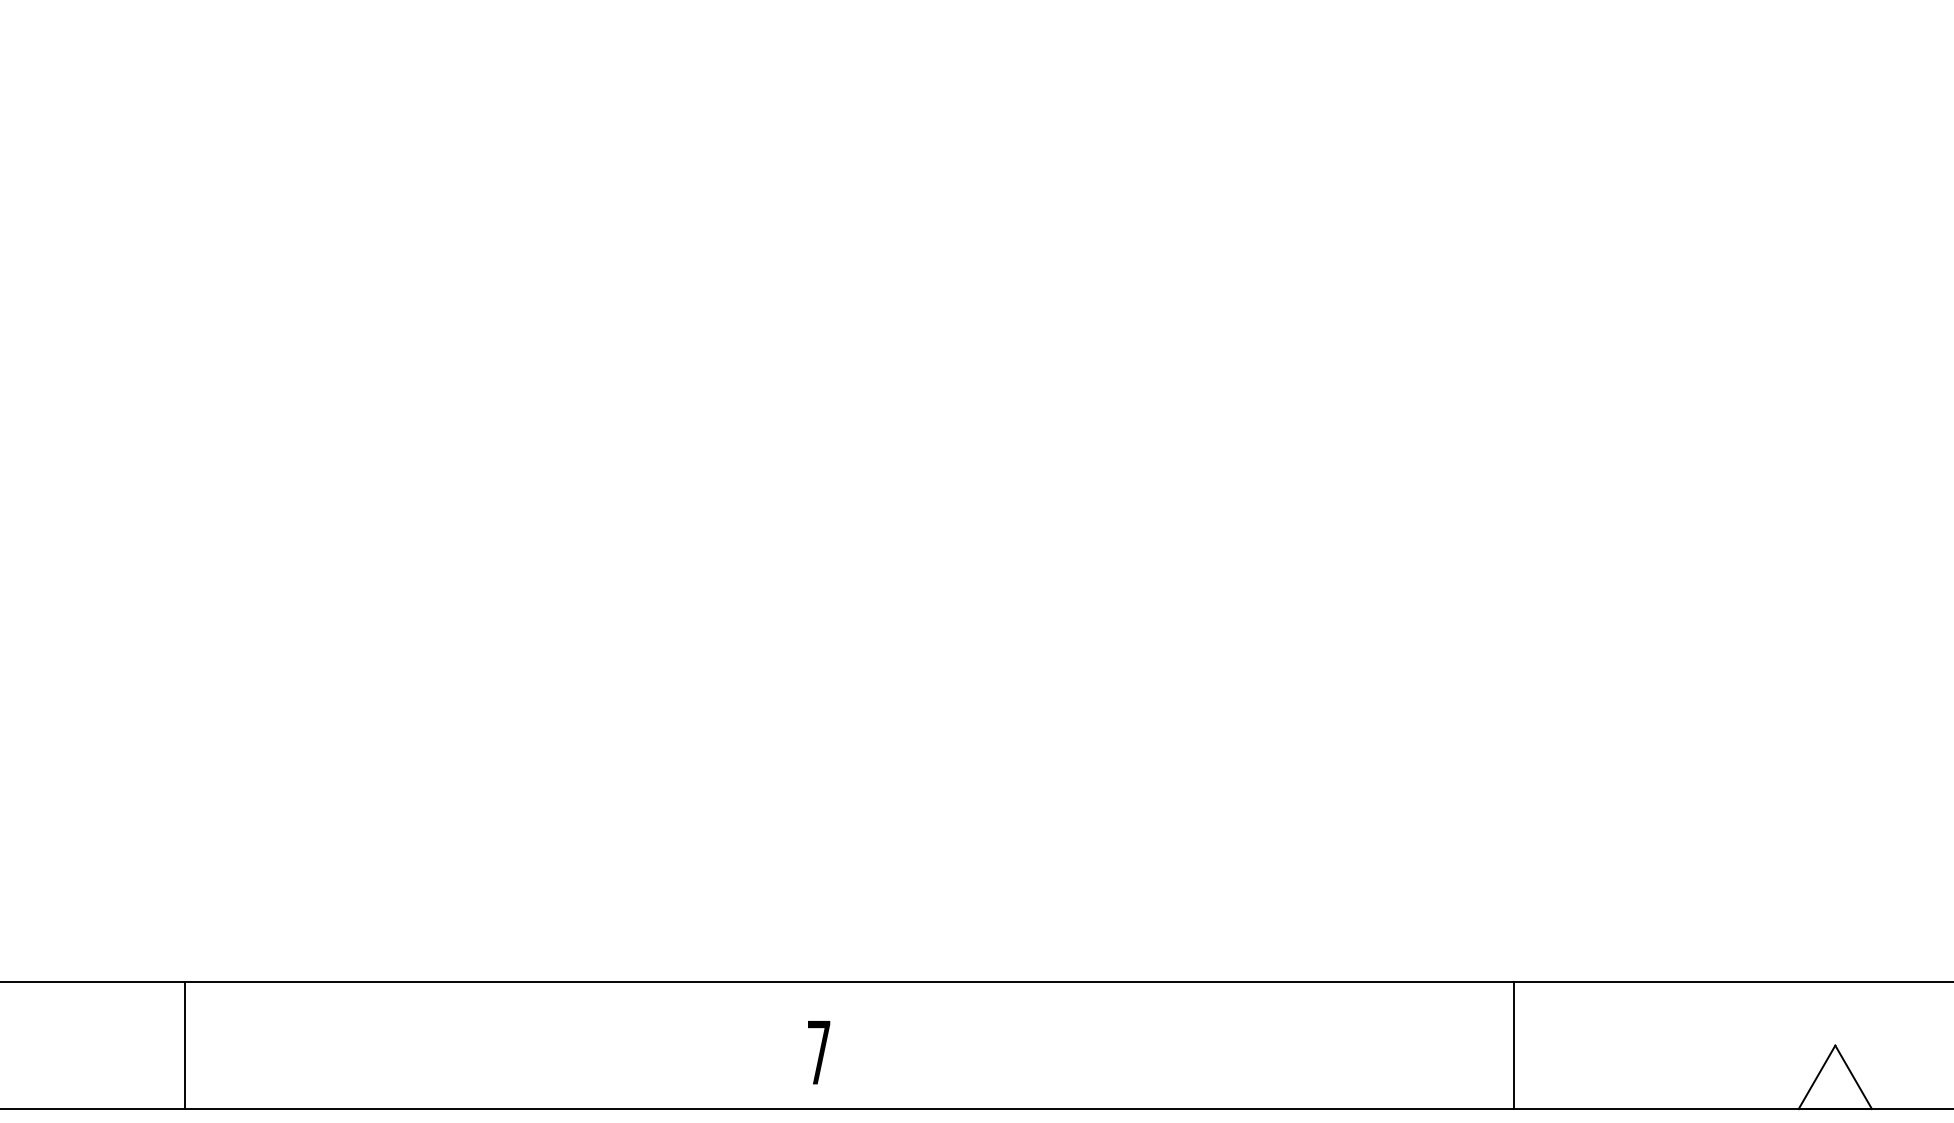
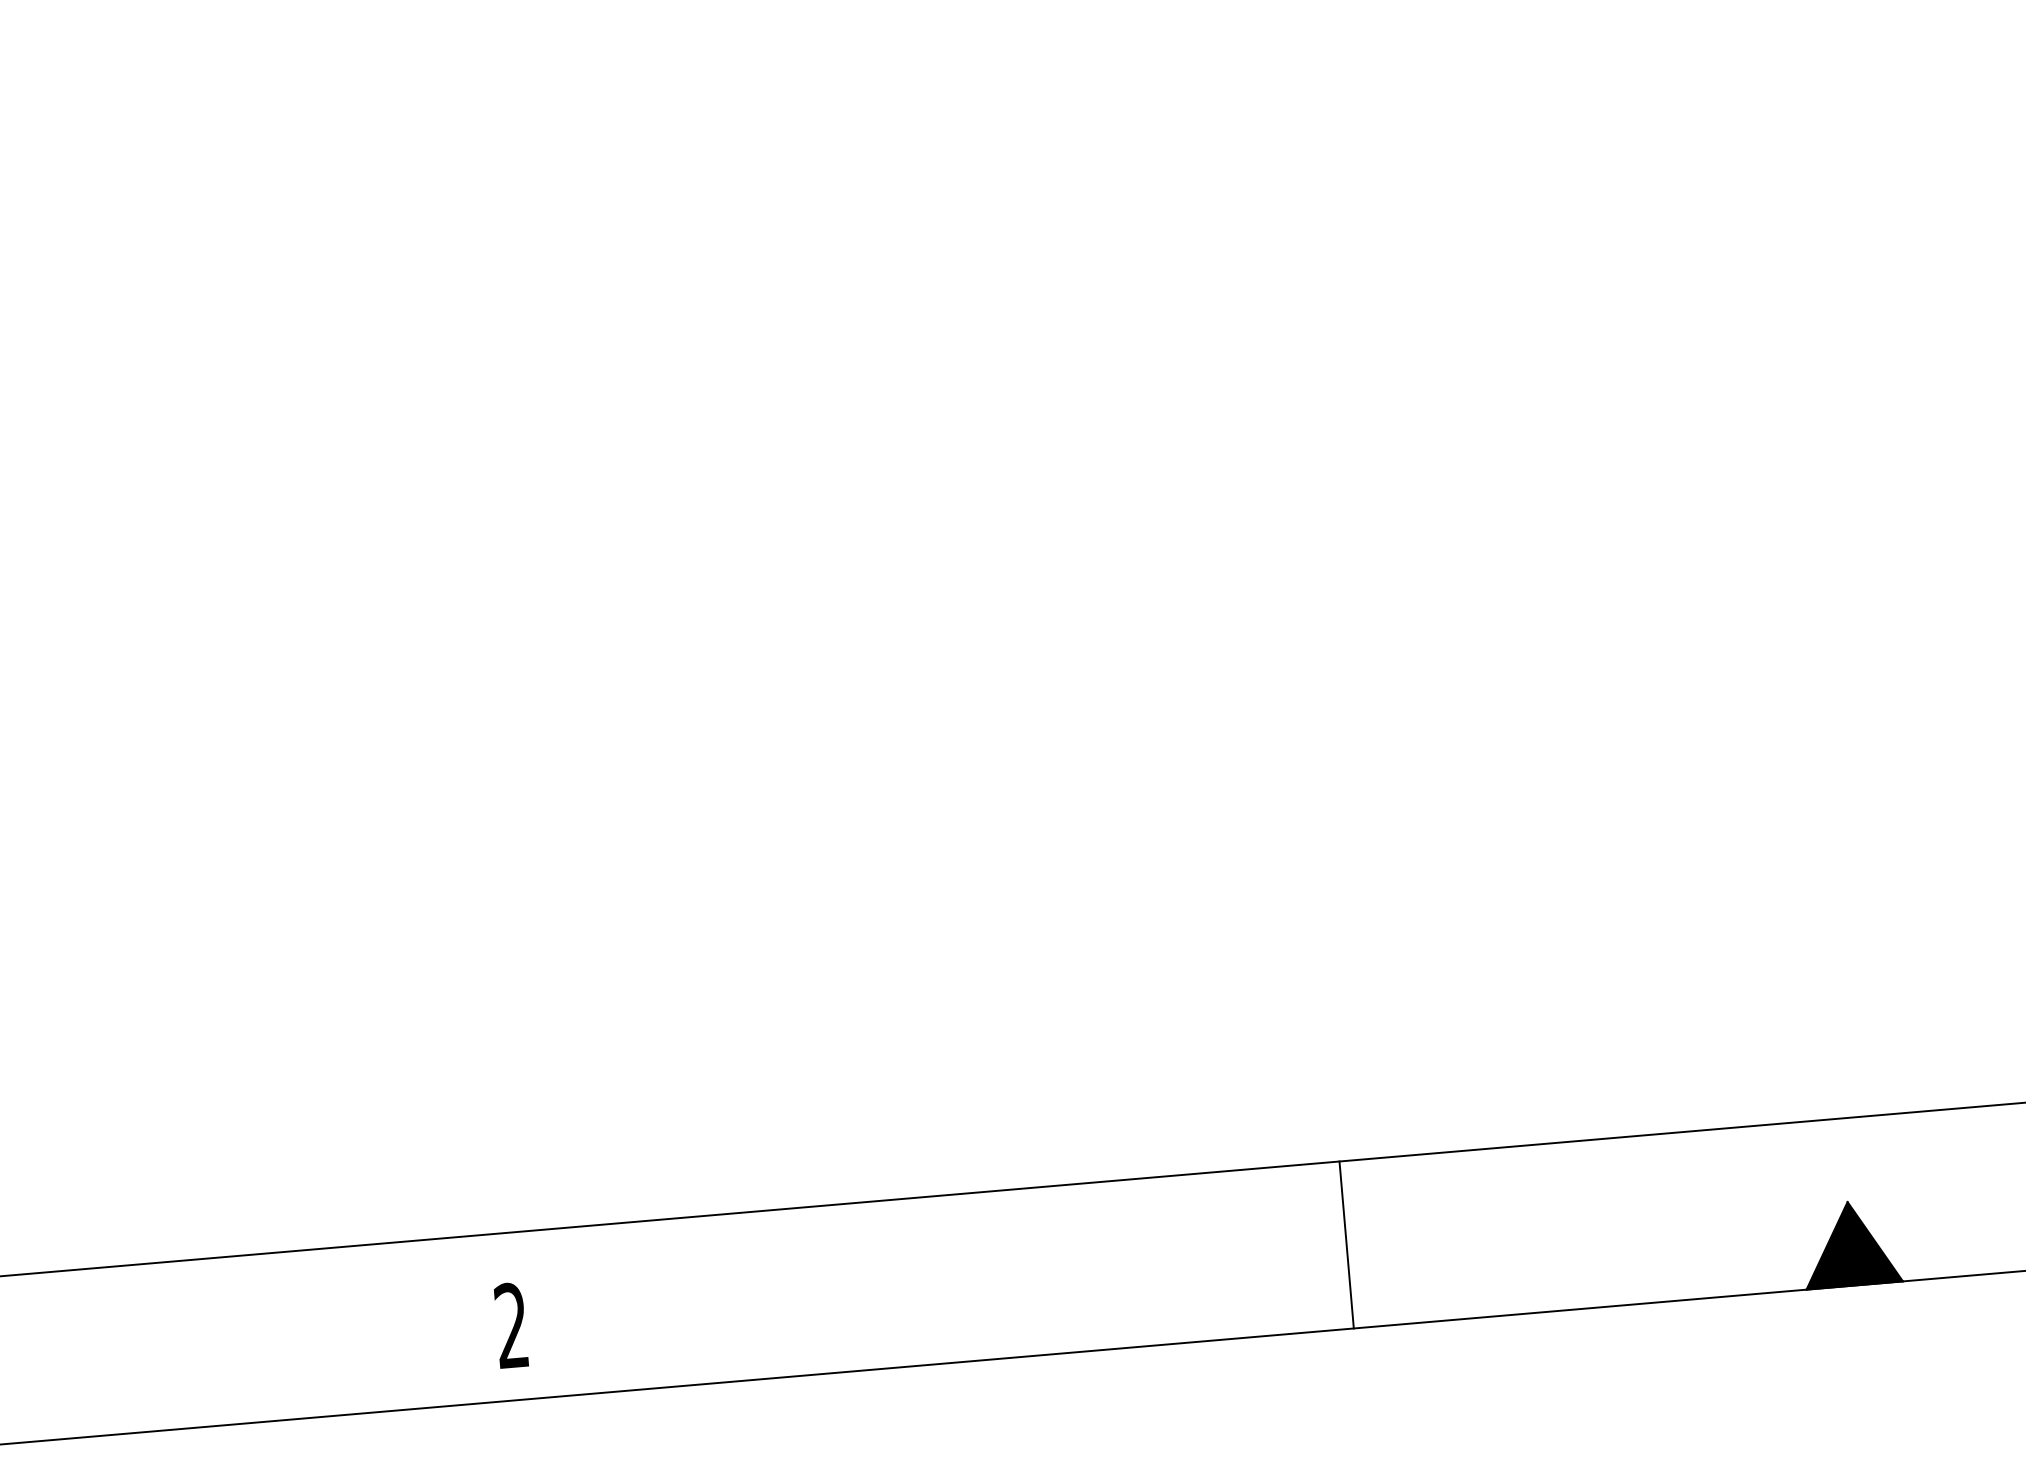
line: (1514, 1045) -> (1346, 1244), moved
text: (818, 1051) -> (510, 1324), 7 -> 2
fill: (1834, 1077) -> (1850, 1244), added

